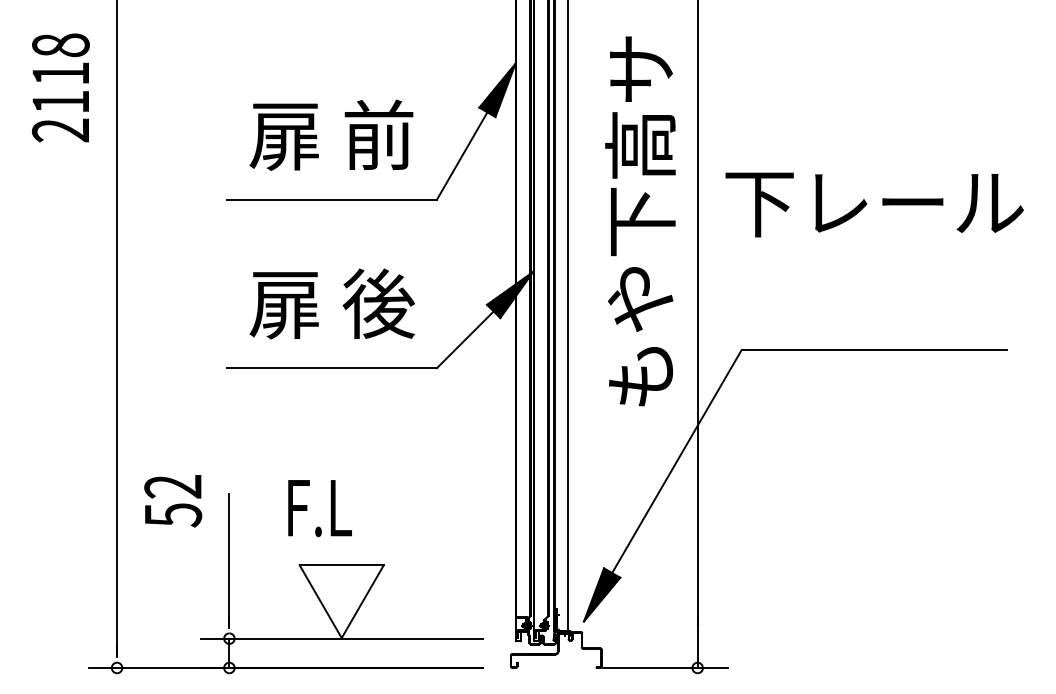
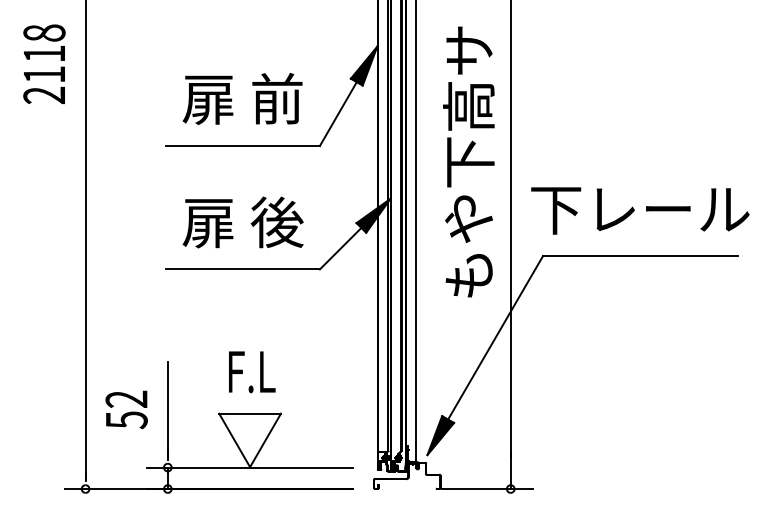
text: (874, 204) -> (640, 210), moved
text: (172, 500) -> (126, 409), moved
text: (320, 508) -> (252, 372), moved

